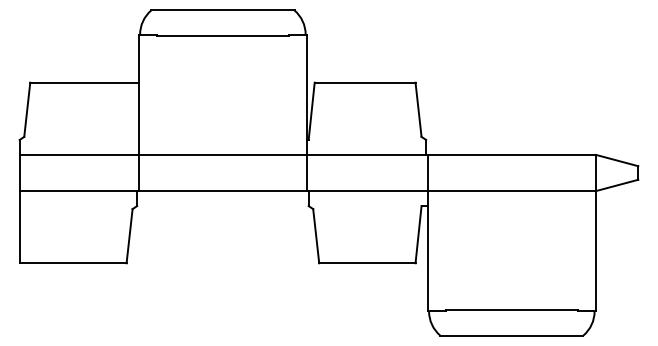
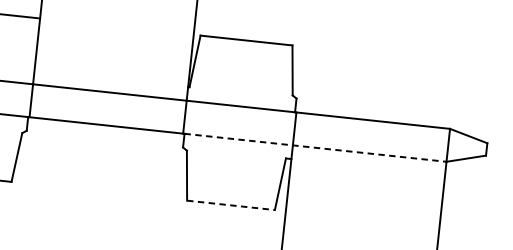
line: (452, 191) -> (315, 148), solid -> dashed
line: (367, 263) -> (231, 205), solid -> dashed

